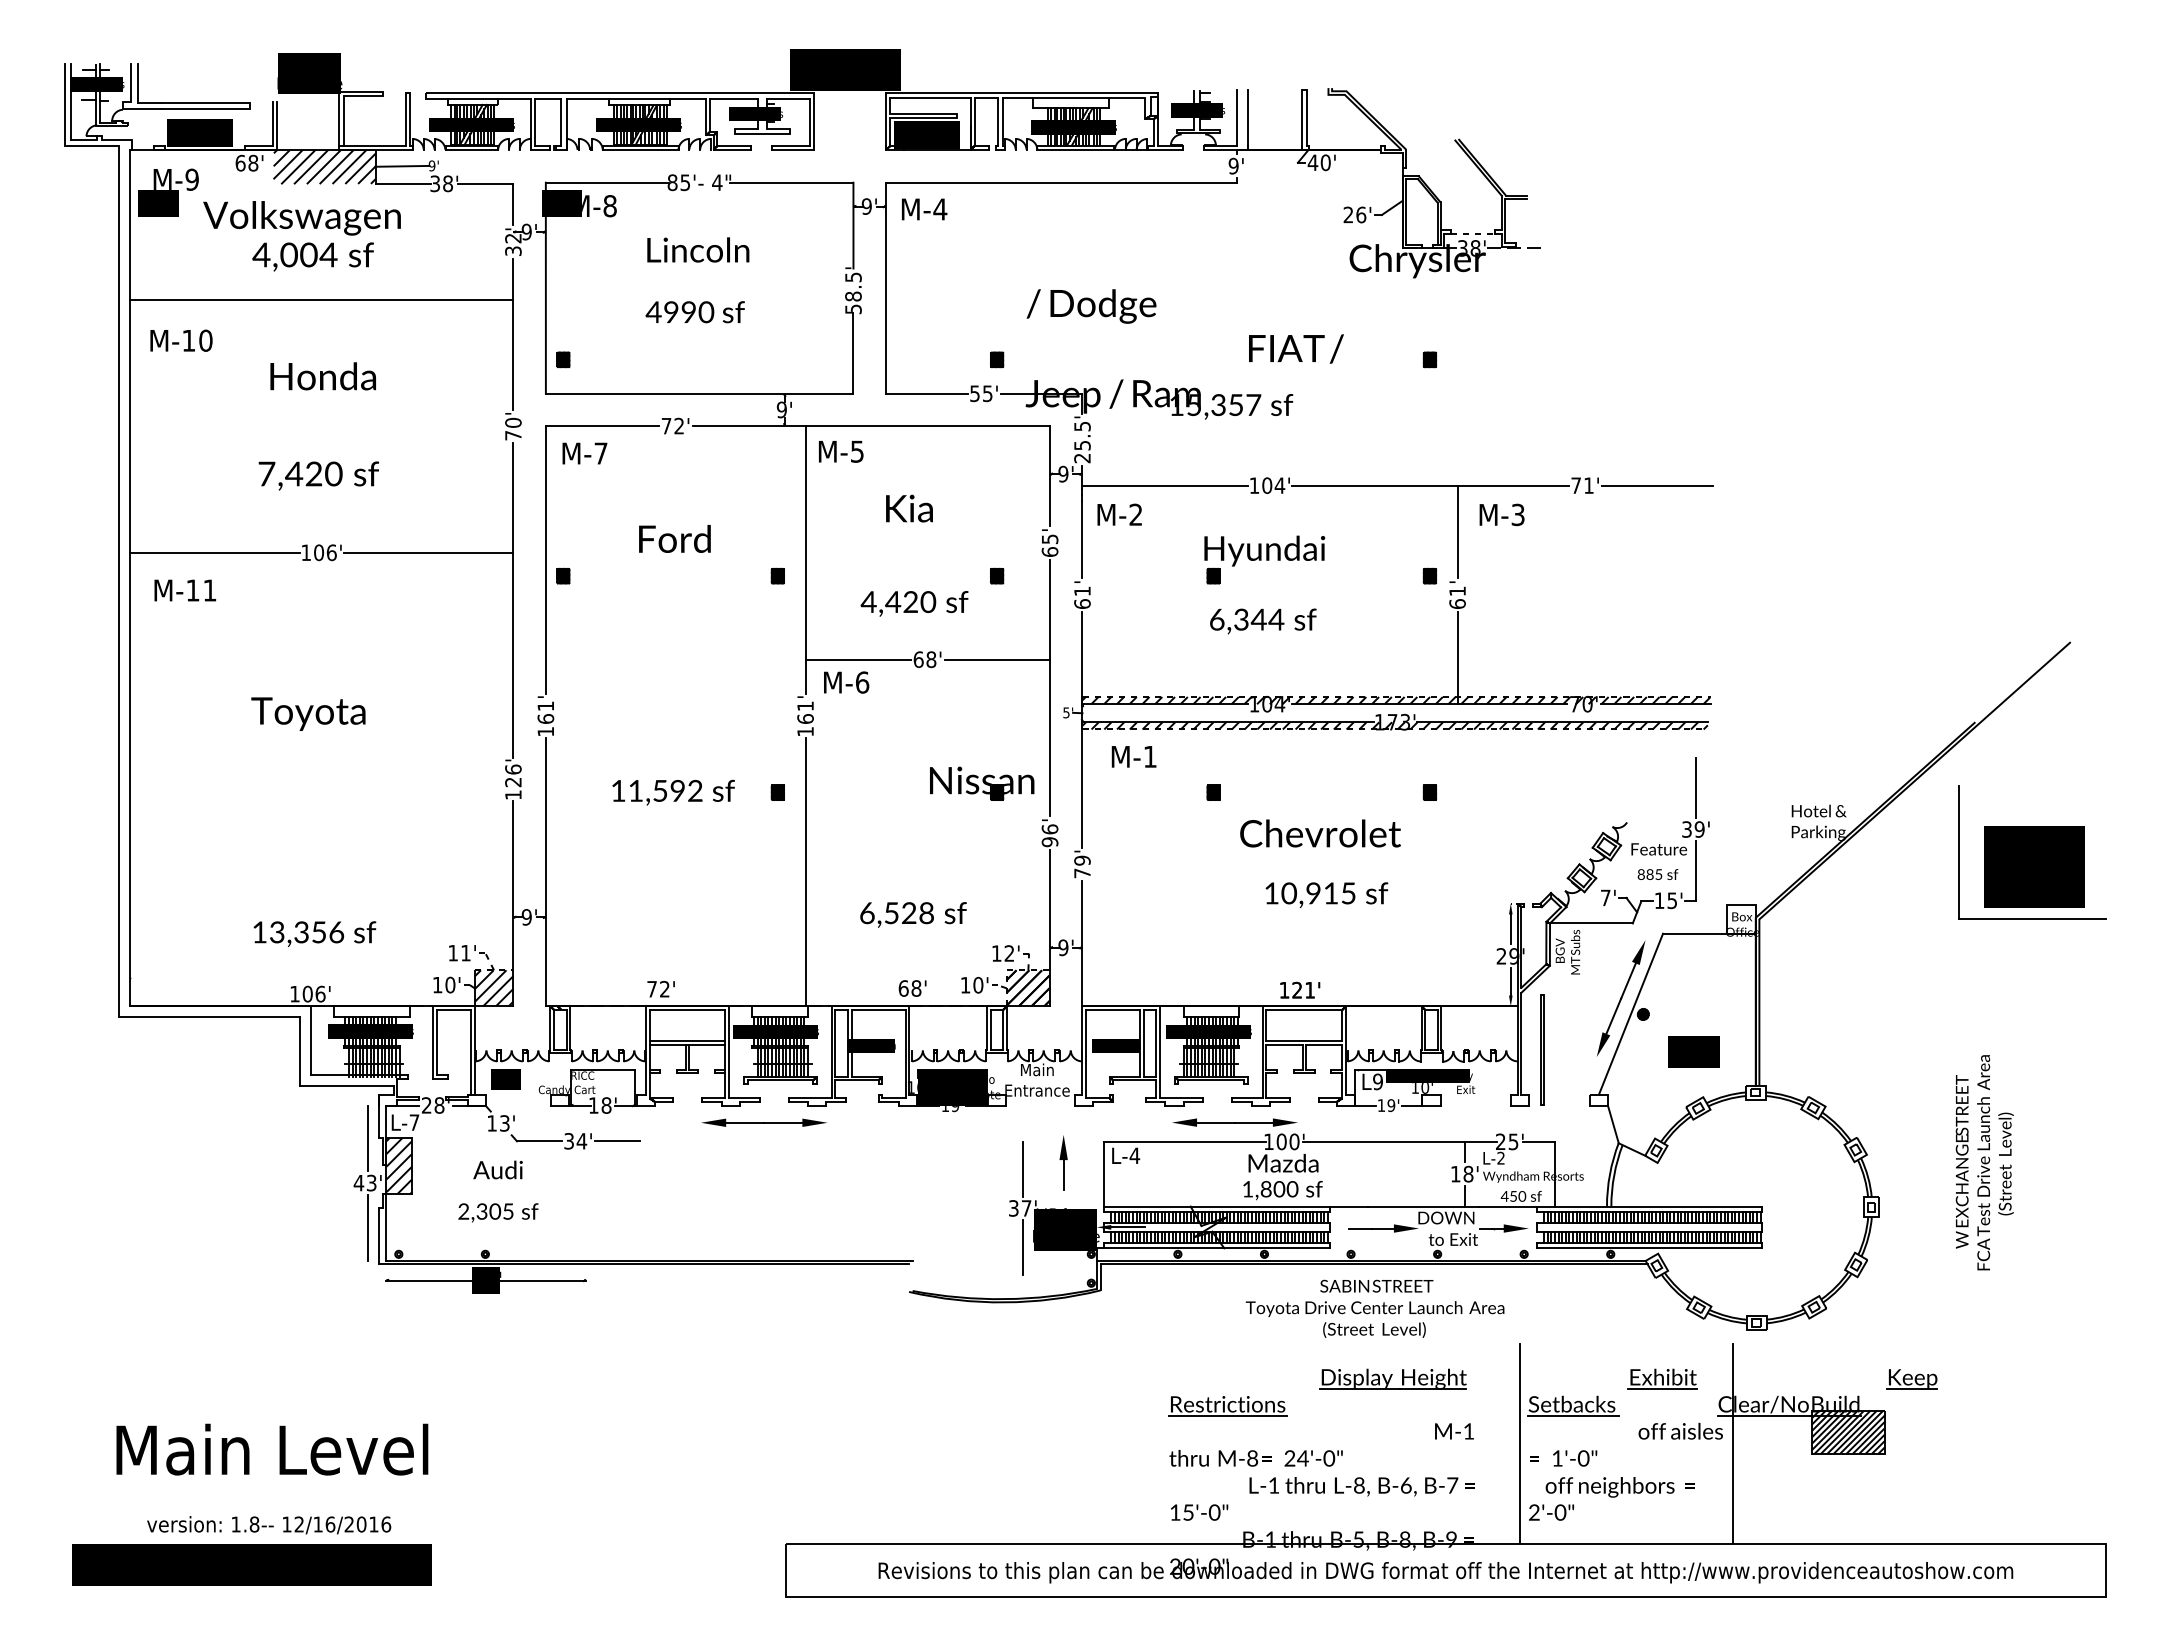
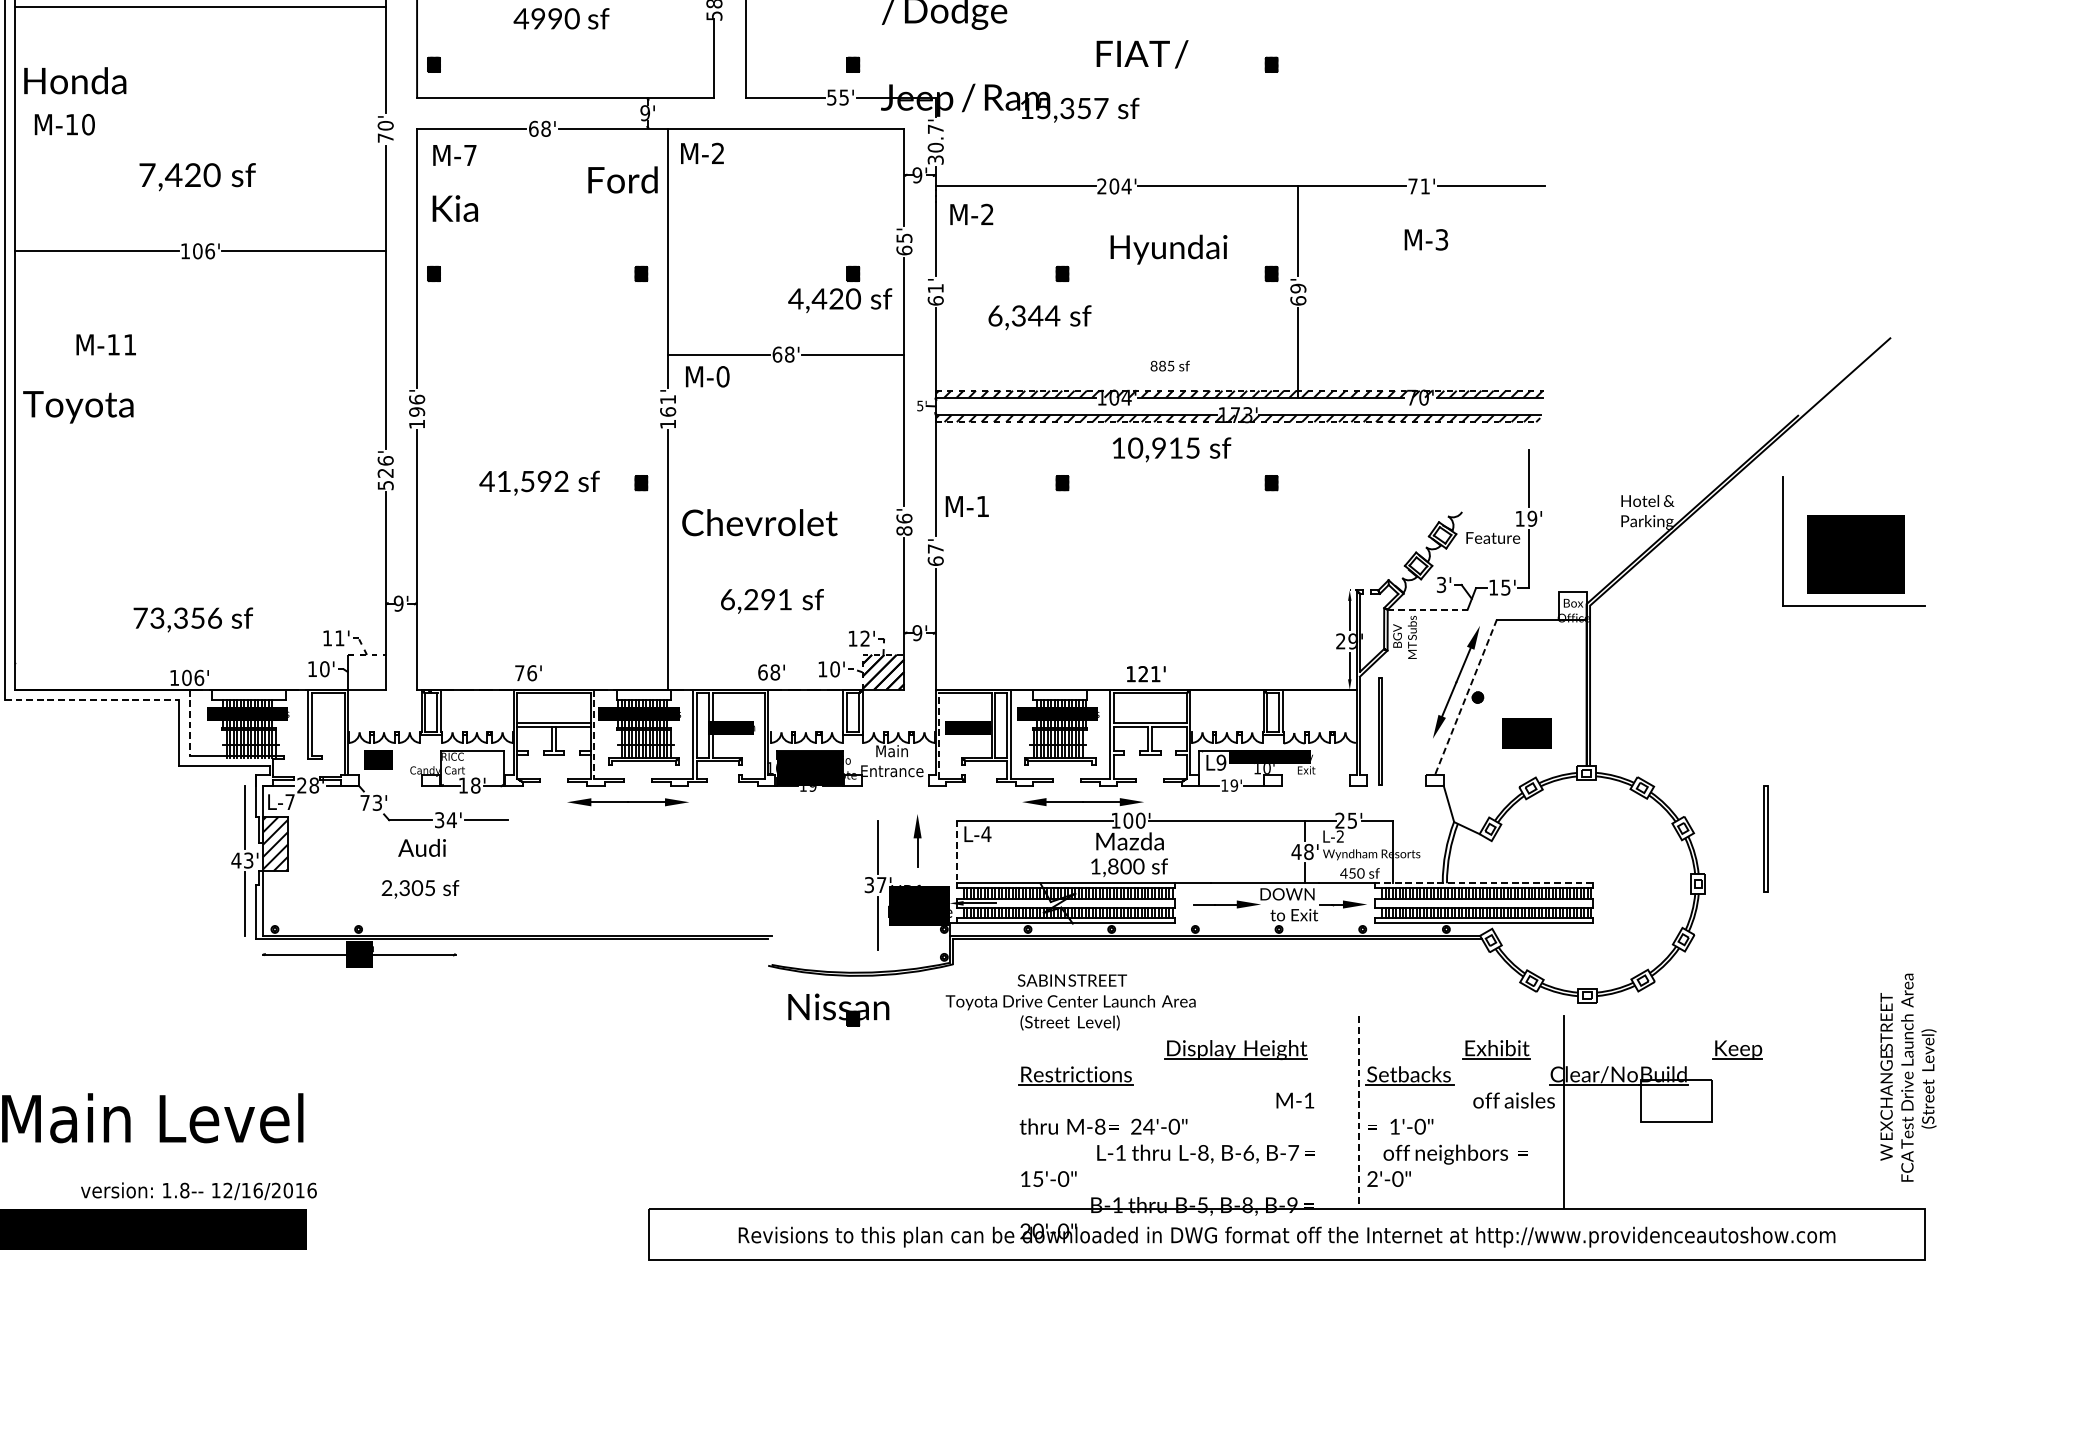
text: (181, 340) -> (64, 124), moved
text: (322, 376) -> (74, 80), moved
text: (672, 425) -> (539, 128), 72' -> 68'
text: (1082, 442) -> (935, 144), 25.5' -> 30.7'
text: (857, 451) -> (718, 153), M-5 -> M-2
text: (1253, 485) -> (1101, 186), 104' -> 204'
text: (909, 508) -> (455, 208), moved
text: (1501, 514) -> (1425, 239), moved
text: (674, 538) -> (622, 179), moved
text: (1264, 550) -> (1168, 249), moved
text: (185, 590) -> (106, 344), moved
text: (1457, 591) -> (1298, 288), 61' -> 69'
text: (914, 603) -> (840, 300), moved
text: (1263, 621) -> (1040, 317), moved
text: (862, 682) -> (723, 376), M-6 -> M-0
text: (545, 712) -> (416, 405), 161' -> 196'
text: (308, 713) -> (78, 406), moved
text: (1133, 756) -> (966, 506), moved
part: (982, 783) -> (839, 1009), moved
text: (618, 790) -> (487, 481), 11,592 -> 41,592
text: (513, 794) -> (385, 484), 126' -> 526'
text: (1686, 829) -> (1519, 518), 39' -> 19'
text: (1320, 833) -> (759, 522), moved
text: (1050, 842) -> (904, 531), 96' -> 86'
text: (1082, 866) -> (935, 554), 79' -> 67'
text: (1657, 874) -> (1169, 366), moved
text: (1326, 894) -> (1171, 449), moved
text: (1605, 897) -> (1441, 584), 7' -> 3'
text: (908, 913) -> (767, 599), 6,528 -> 6,291
line: (1591, 923) -> (1427, 609), solid -> dashed
text: (259, 932) -> (140, 618), 13,356 -> 73,356
hatch: (493, 988) -> (366, 672), removed
text: (664, 988) -> (531, 672), 72' -> 76'
line: (1630, 1014) -> (1465, 697), solid -> dashed
line: (210, 1017) -> (92, 700), solid -> dashed
line: (310, 1041) -> (189, 723), solid -> dashed
line: (729, 1052) -> (594, 734), solid -> dashed
line: (1086, 1053) -> (939, 735), solid -> dashed
text: (491, 1123) -> (364, 802), 13' -> 73'
line: (1940, 1160) -> (1765, 838), added
text: (1984, 1162) -> (1908, 1077), moved
text: (497, 1169) -> (421, 847), moved
line: (1104, 1174) -> (957, 852), solid -> dashed
text: (1455, 1174) -> (1296, 852), 18' -> 48'
line: (1649, 1206) -> (1483, 883), solid -> dashed
text: (498, 1212) -> (420, 888), moved
text: (1374, 1308) -> (1070, 1002), moved
hatch: (1848, 1431) -> (1676, 1100), removed
line: (1519, 1443) -> (1358, 1112), solid -> dashed
text: (269, 1525) -> (199, 1191), moved

